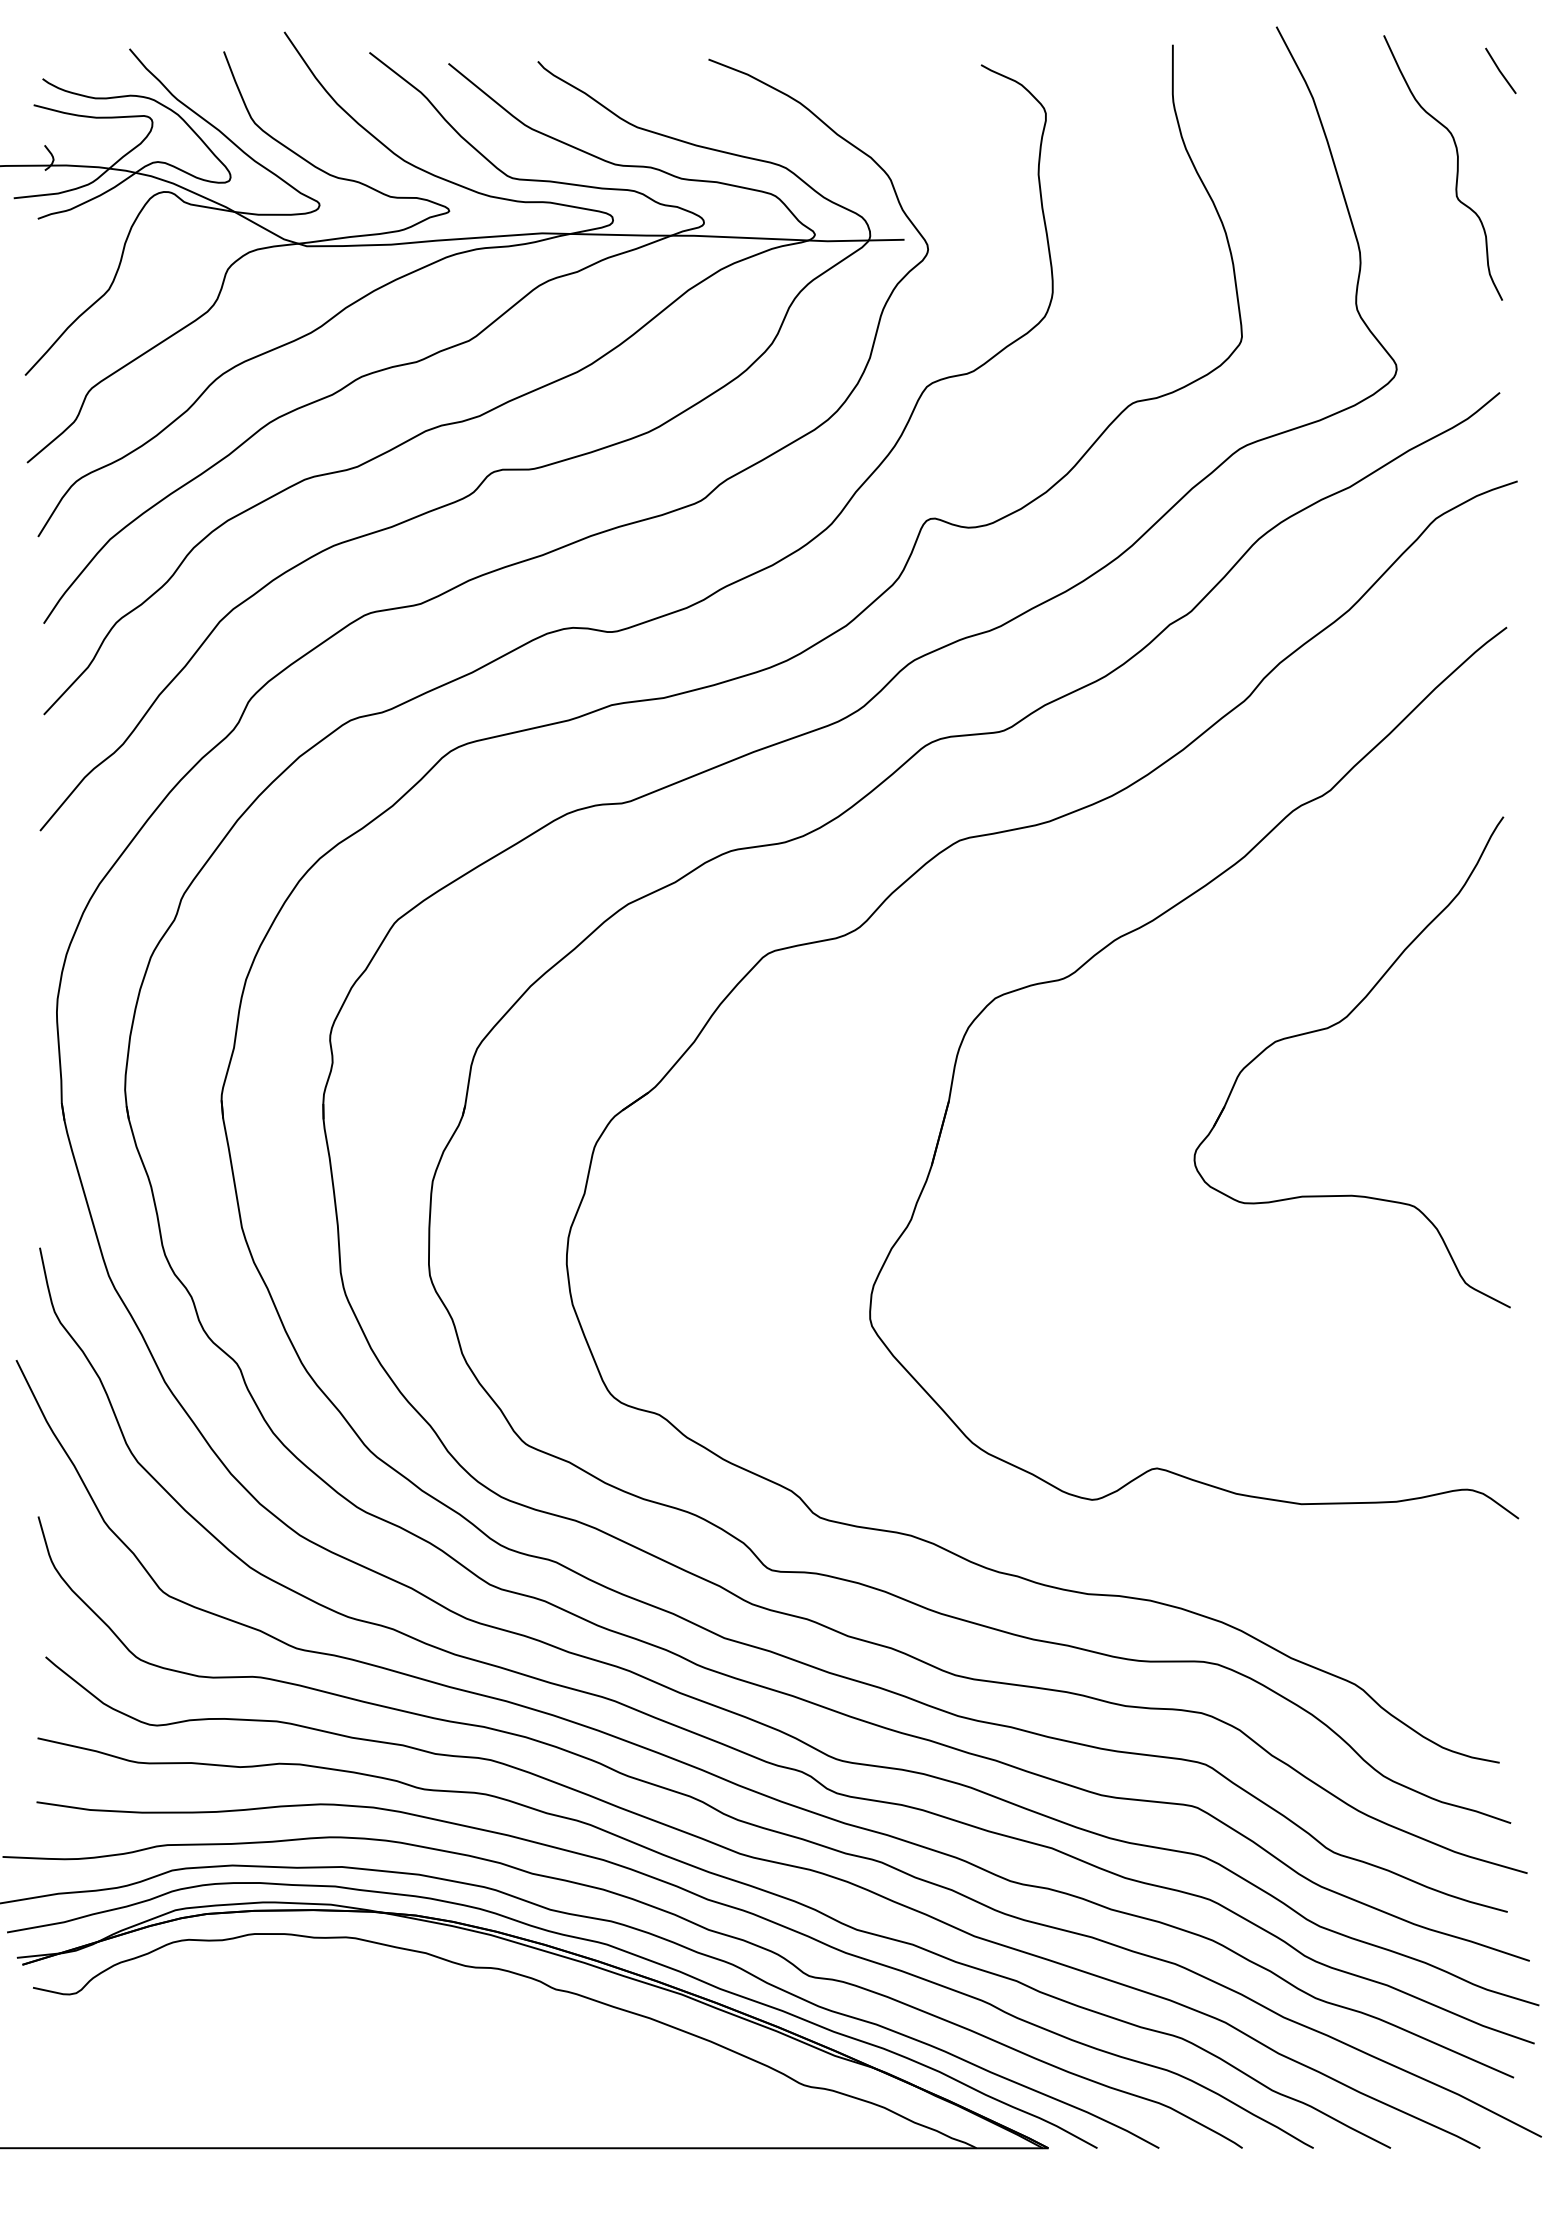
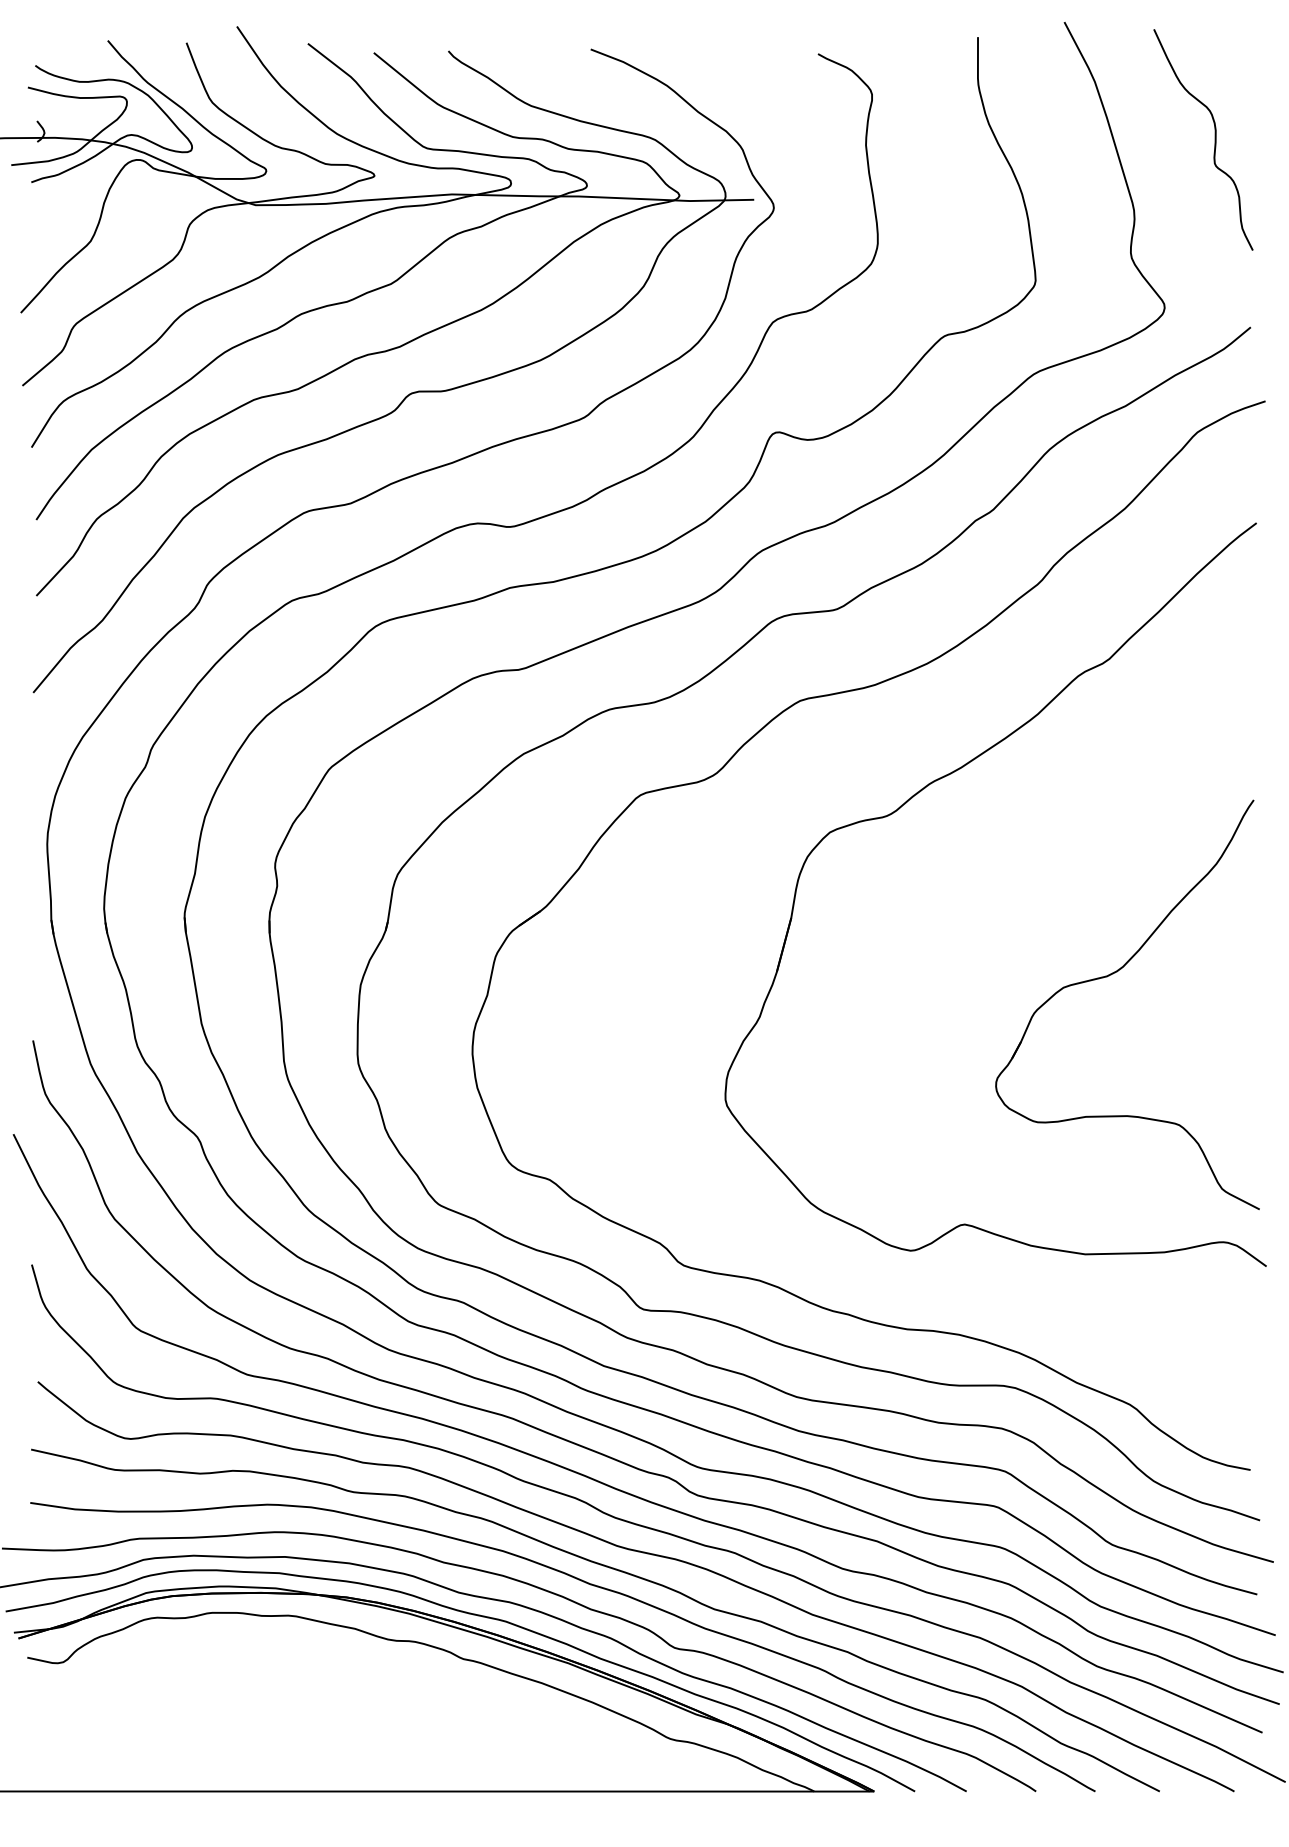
line: (1500, 70) -> (1251, 58), removed
part: (1335, 1025) -> (1113, 974), moved

